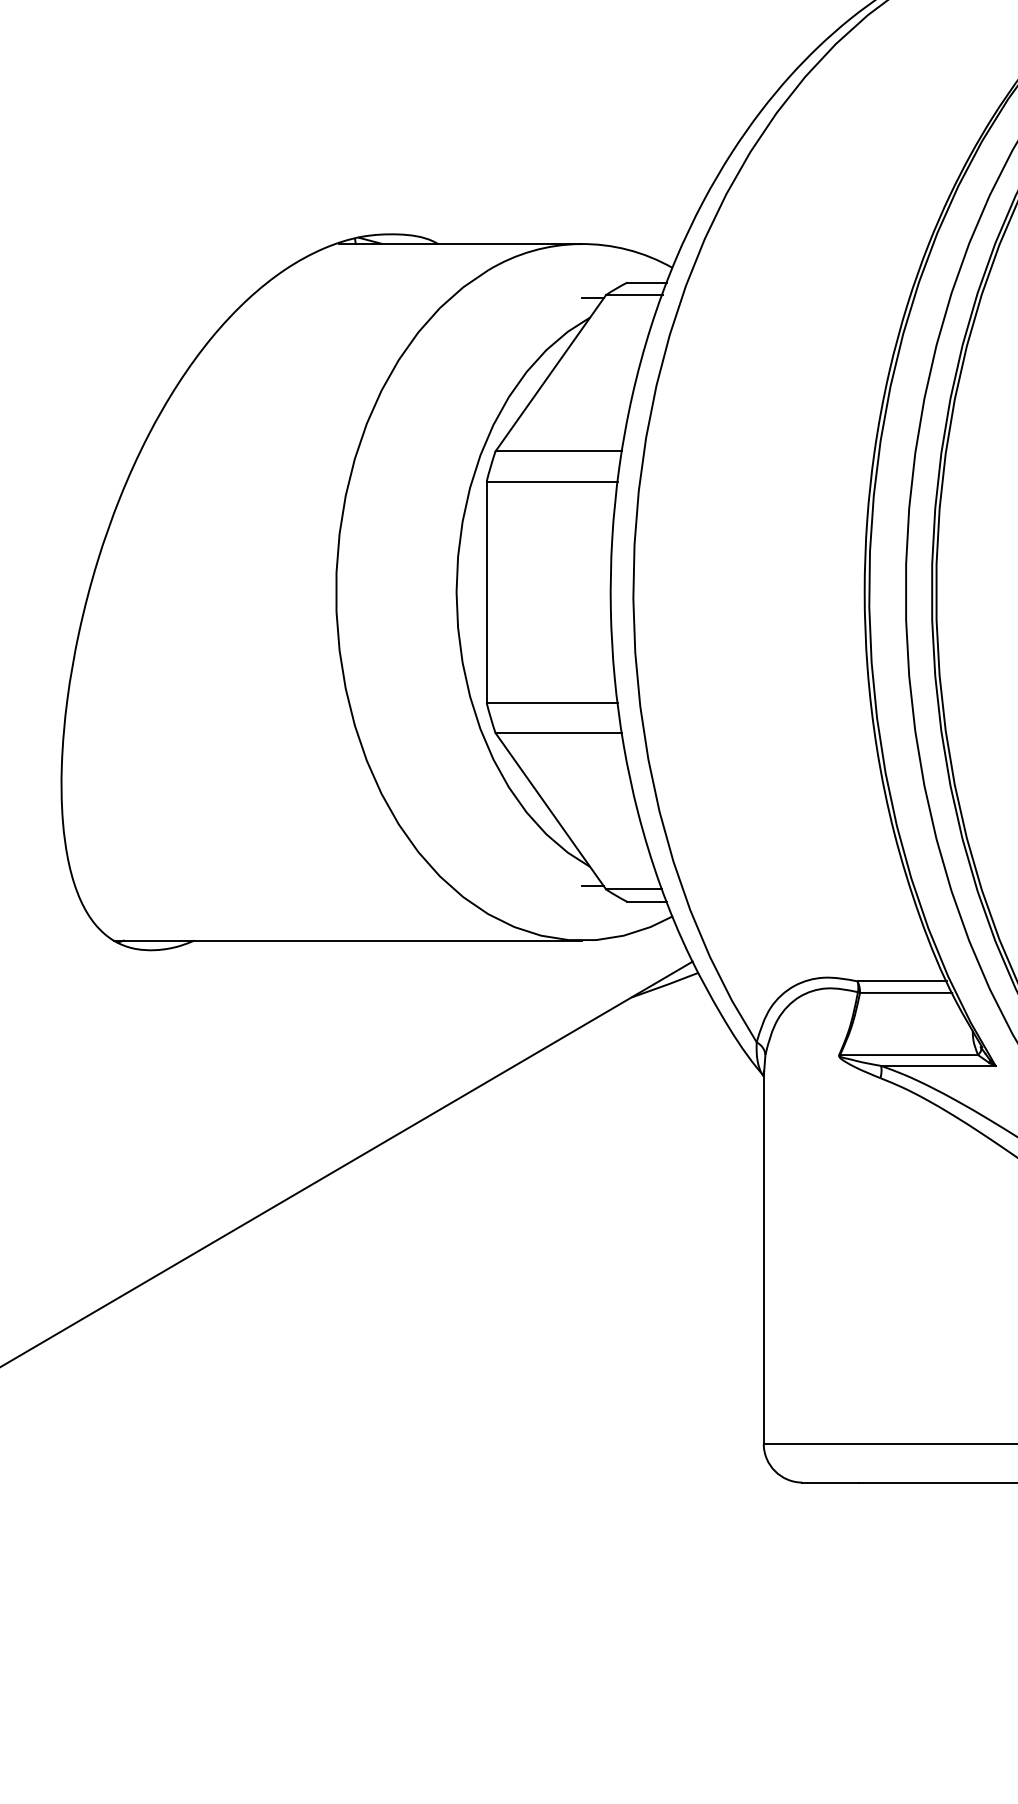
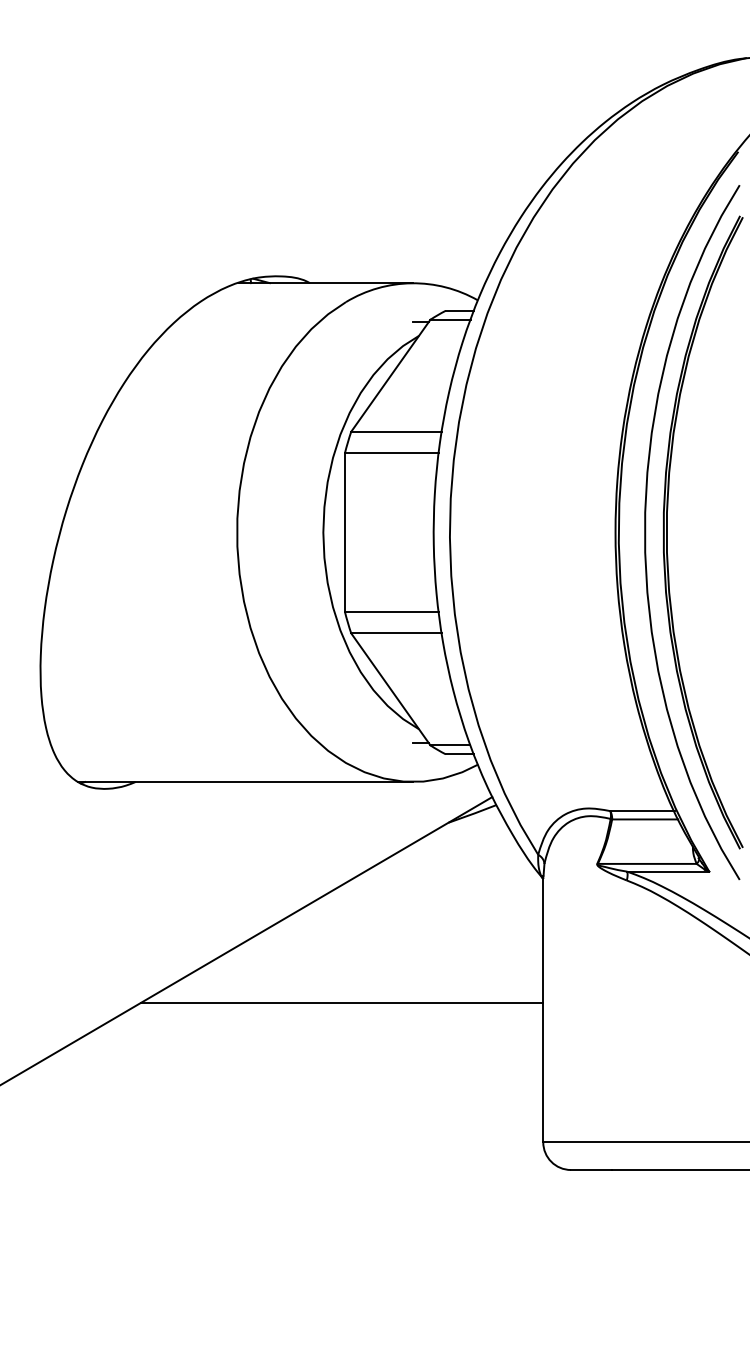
line: (481, 1250) -> (341, 1003), added

